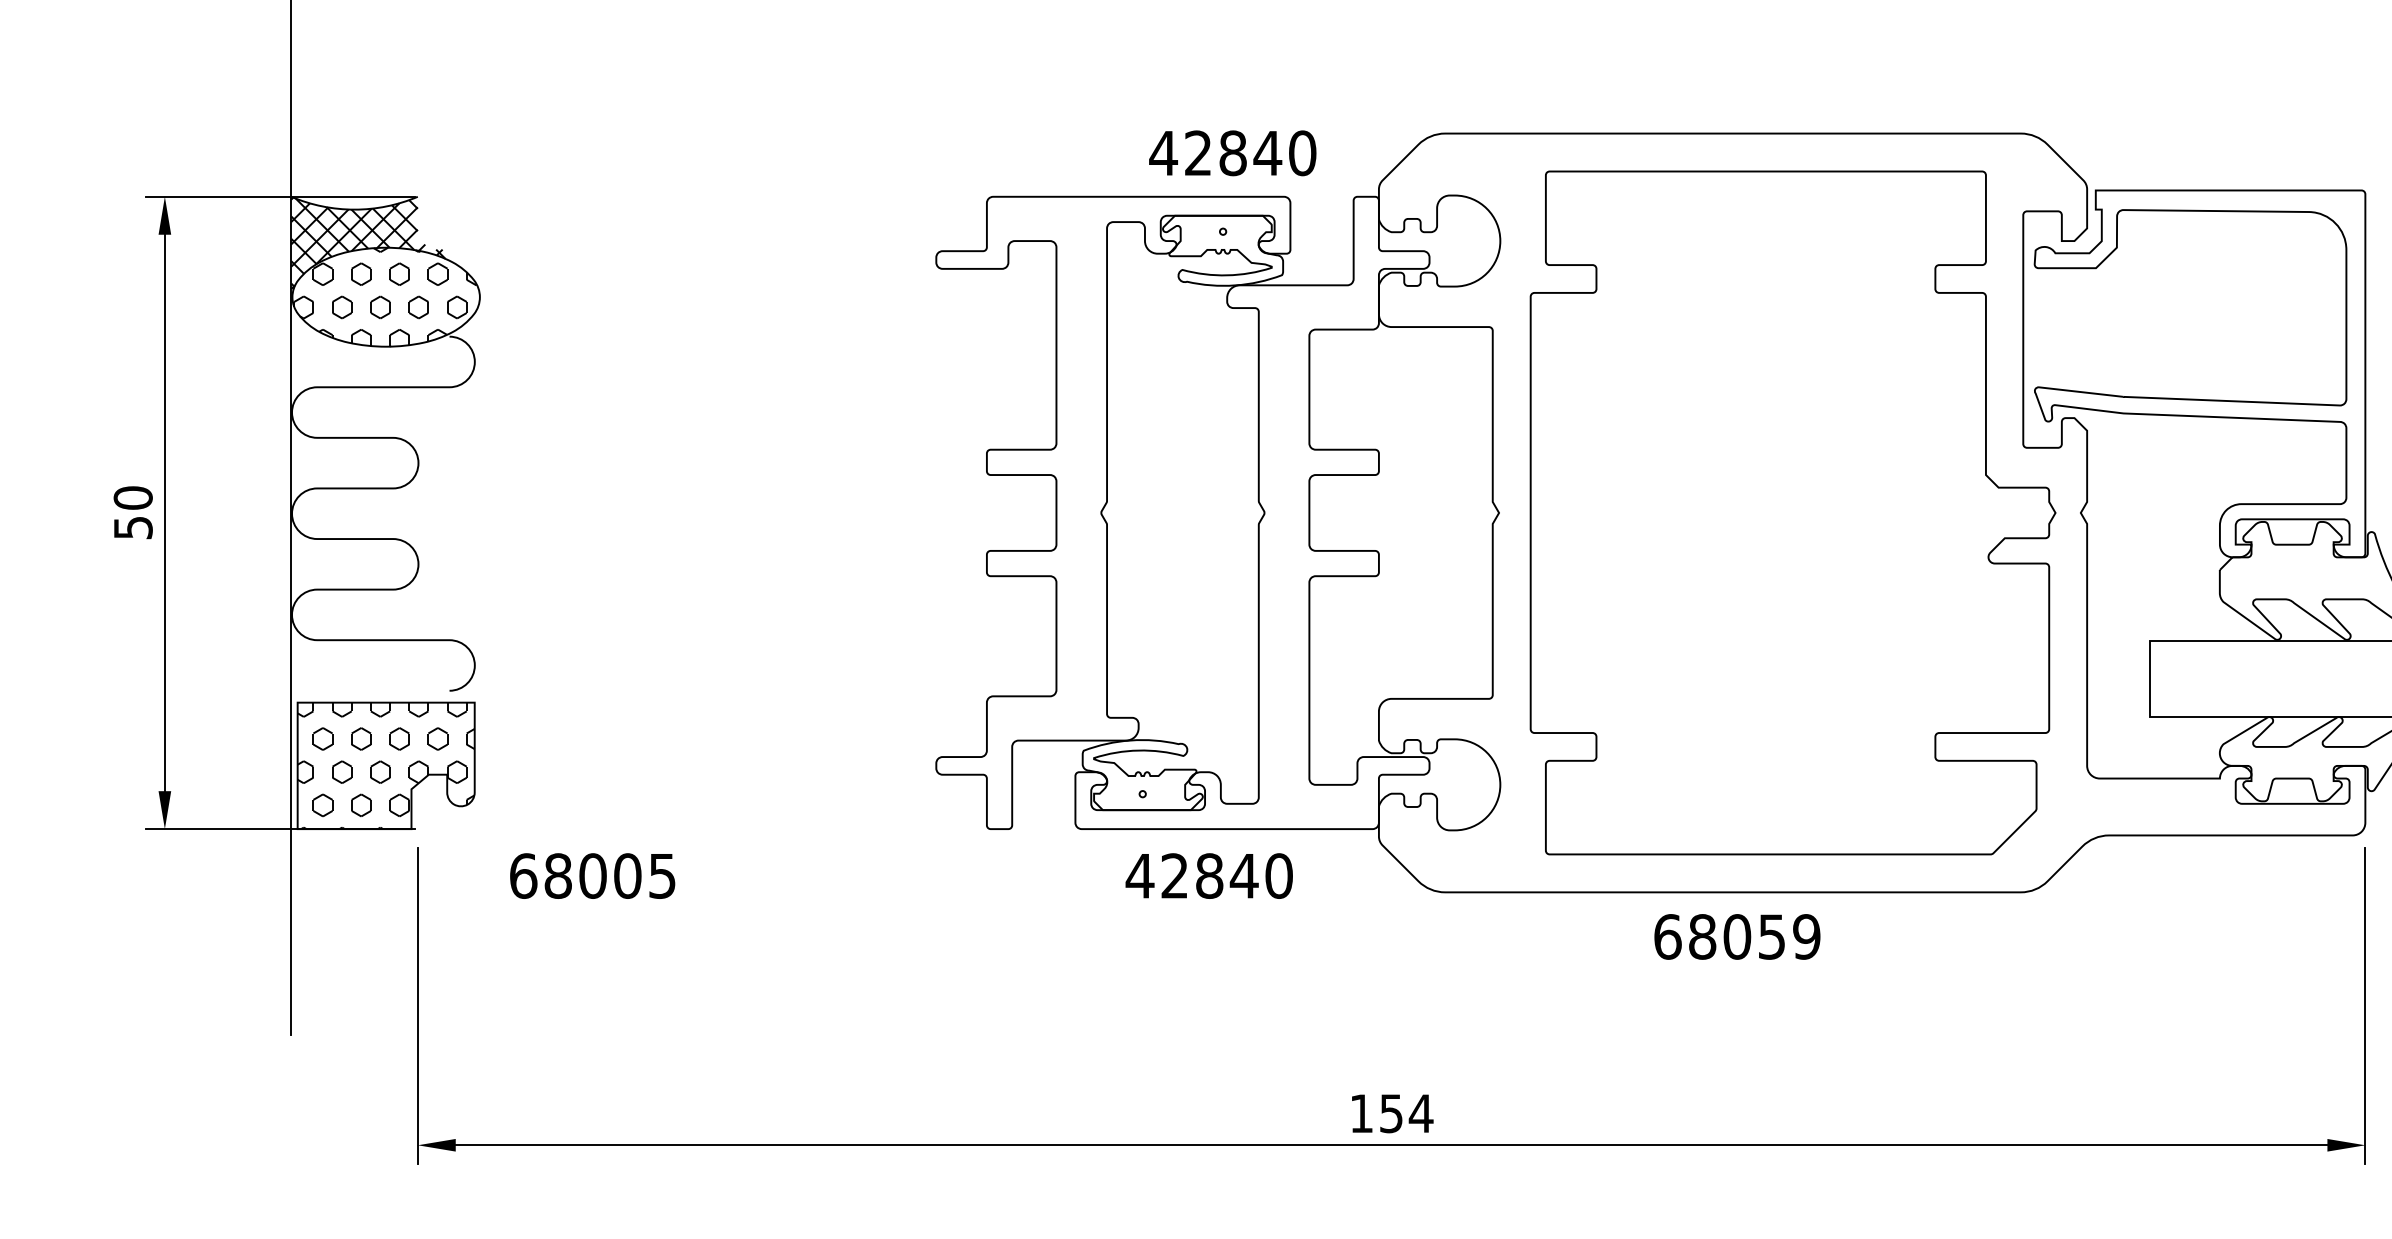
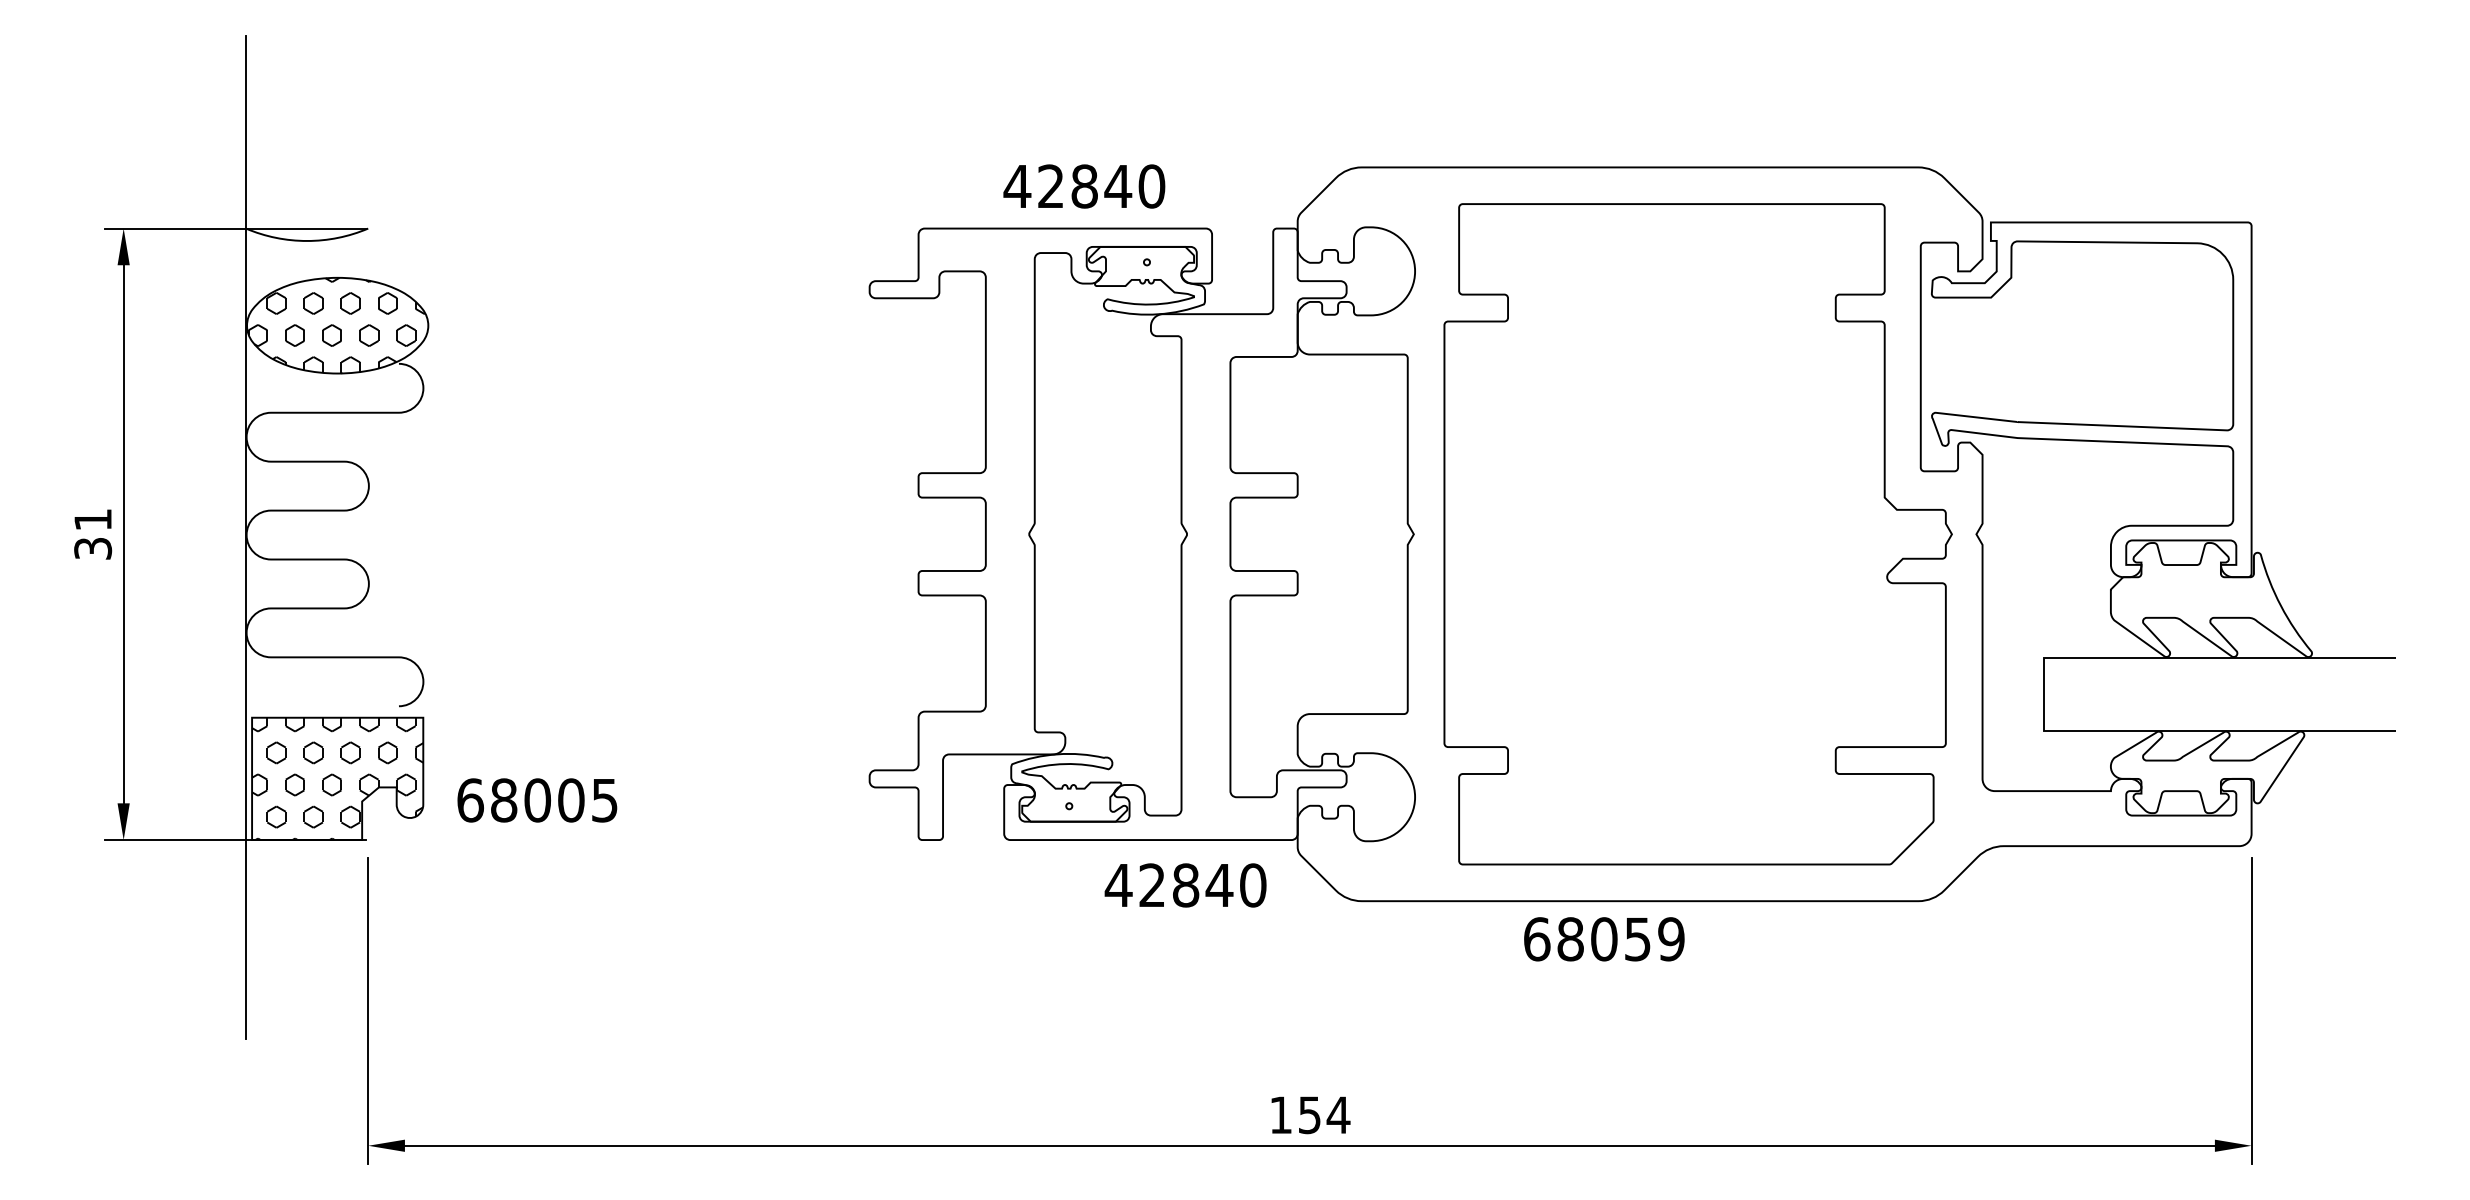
text: (1232, 153) -> (1084, 186), moved
hatch: (371, 243) -> (323, 273), removed
text: (133, 512) -> (93, 533), 50 -> 31
text: (592, 876) -> (537, 800), moved
text: (1209, 876) -> (1185, 885), moved
text: (1737, 937) -> (1604, 939), moved

